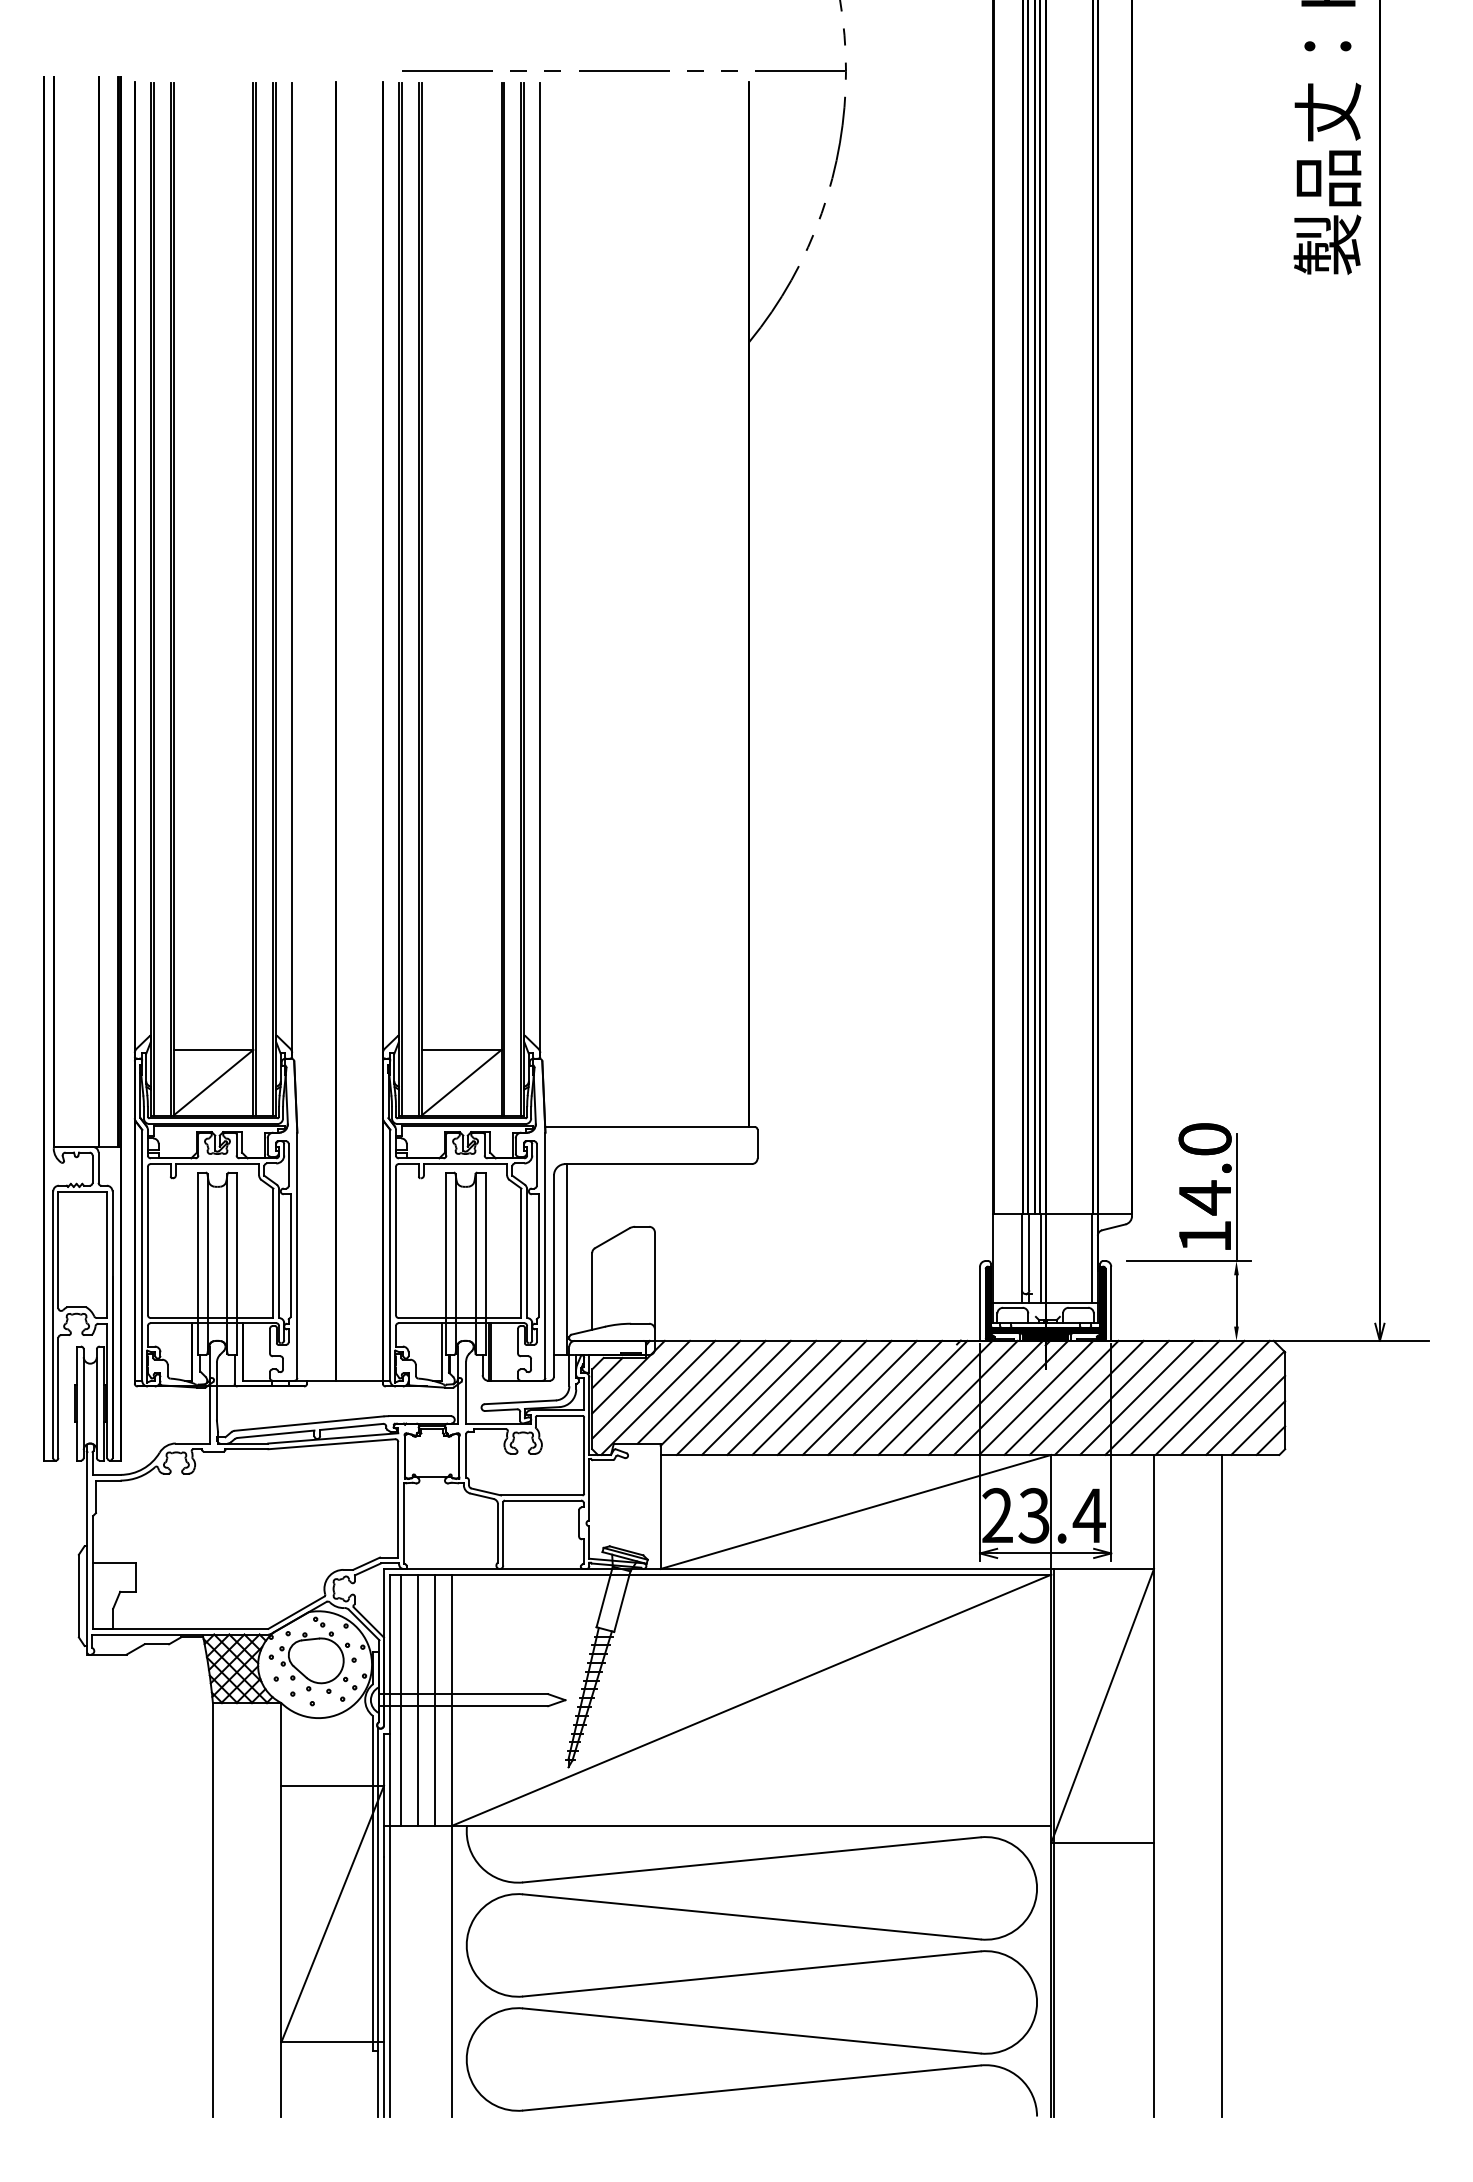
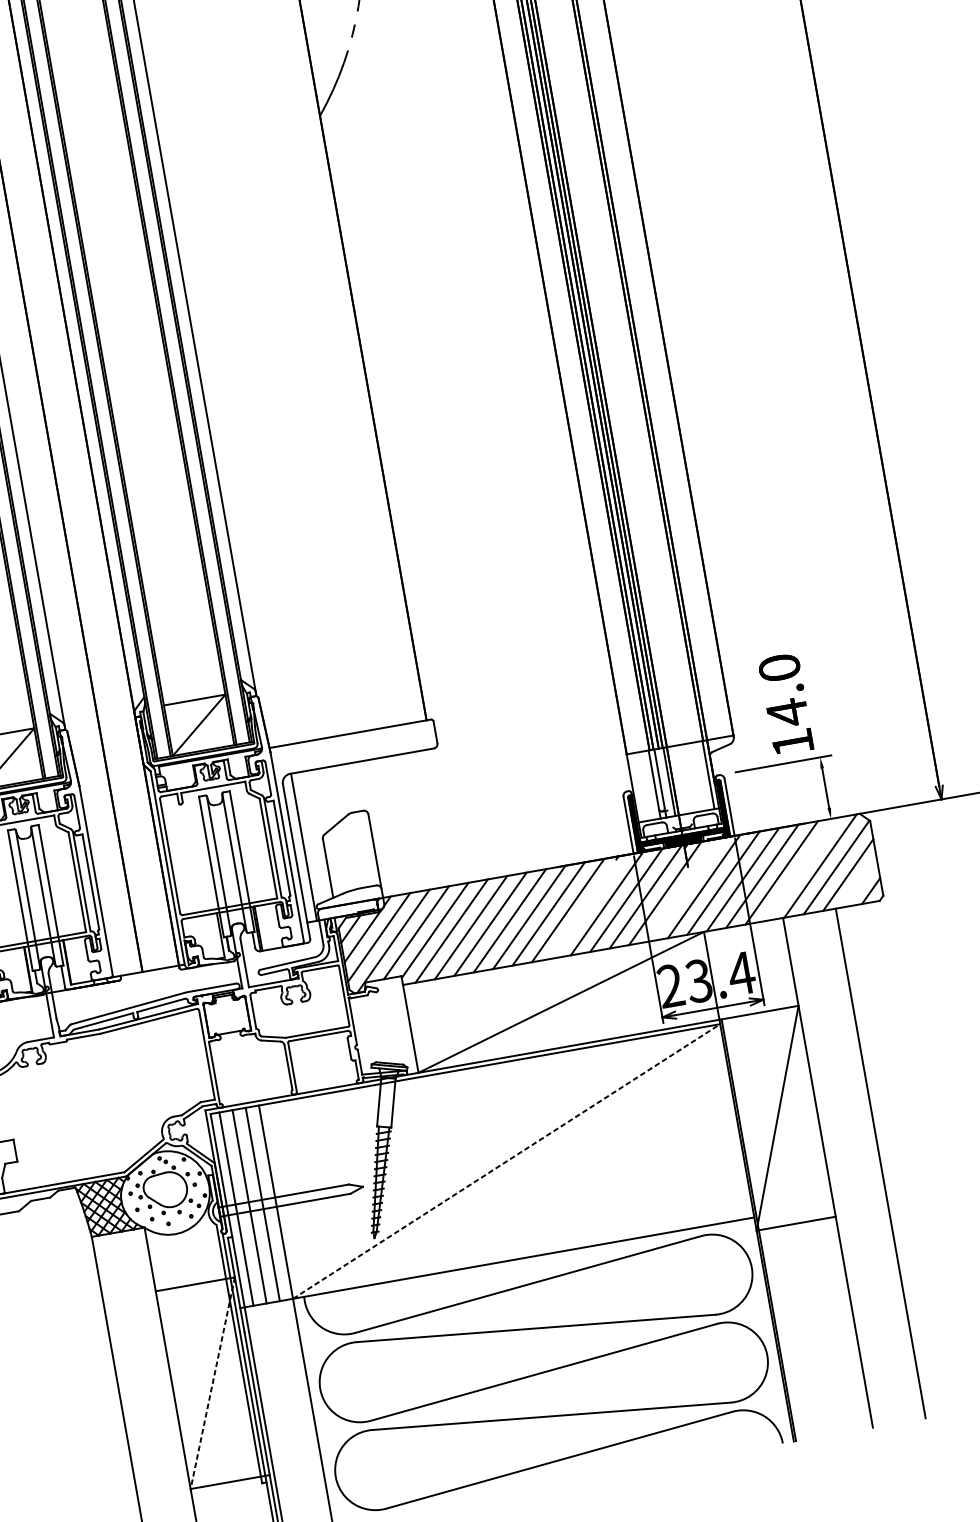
line: (1236, 1197) -> (811, 708), removed
line: (910, 1397) -> (587, 906), removed
line: (1036, 1397) -> (684, 889), removed
line: (1187, 1397) -> (801, 869), removed
line: (1258, 1427) -> (859, 882), removed
line: (751, 1700) -> (506, 1161), solid -> dashed
line: (332, 1914) -> (212, 1383), solid -> dashed

